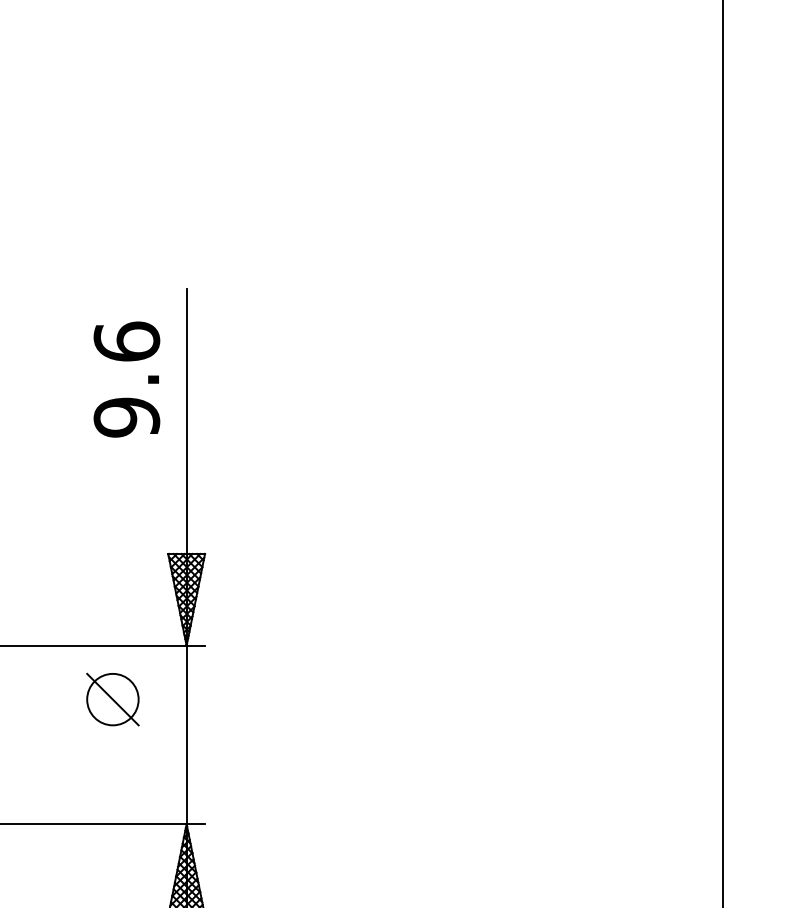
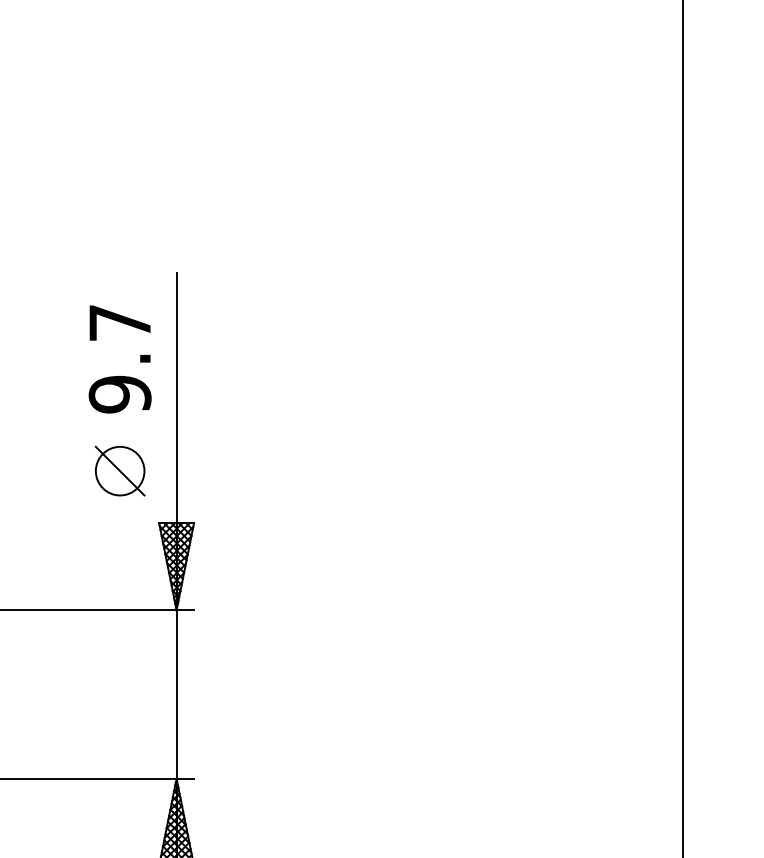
text: (126, 341) -> (119, 322), 9.6 -> 9.7
part: (112, 699) -> (119, 471), moved

